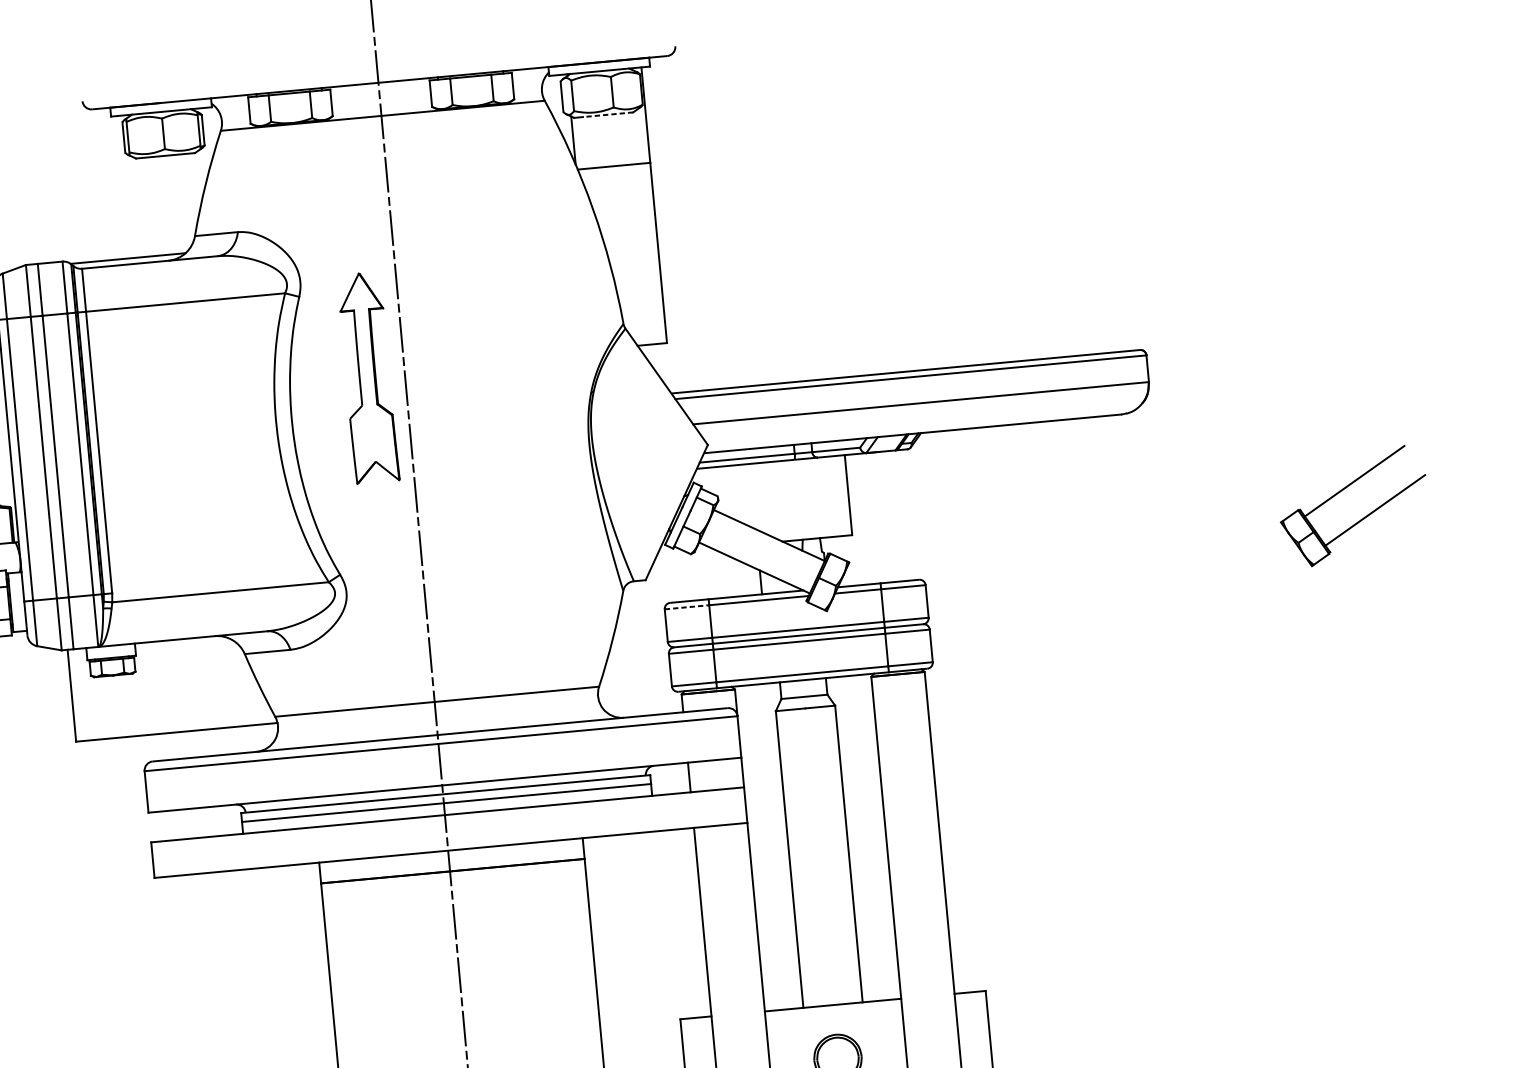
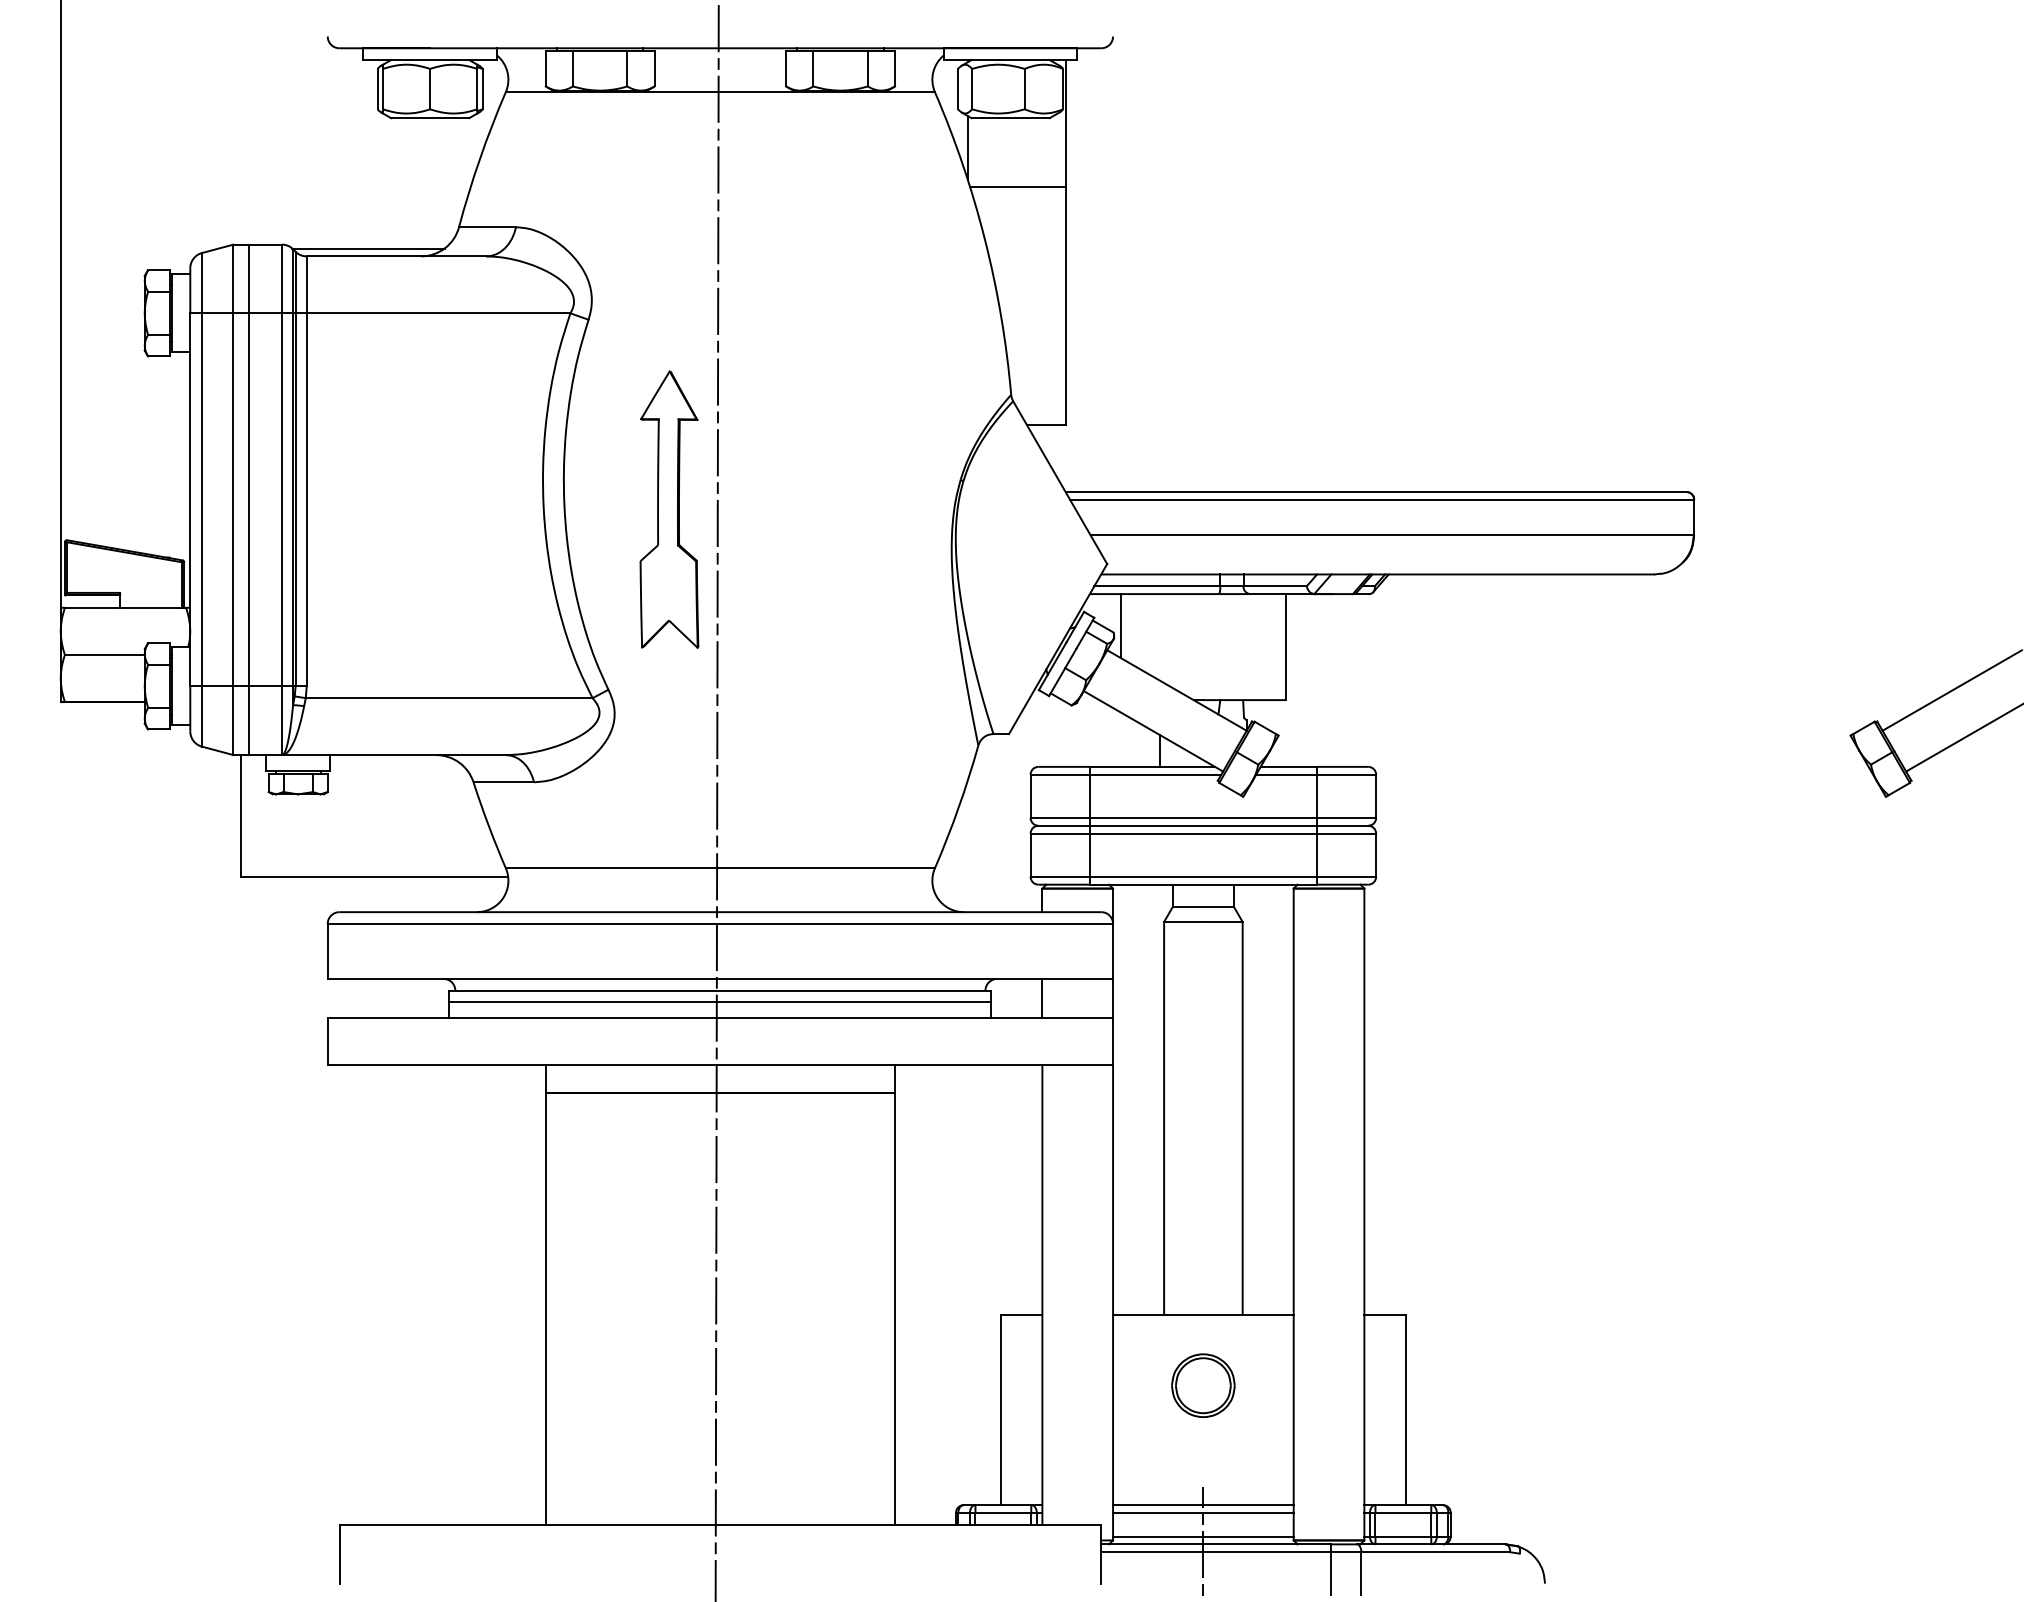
line: (607, 115) -> (1015, 118), dashed -> solid
part: (368, 377) -> (669, 509), moved
line: (722, 491) -> (1120, 626), added
line: (687, 607) -> (1060, 774), dashed -> solid

